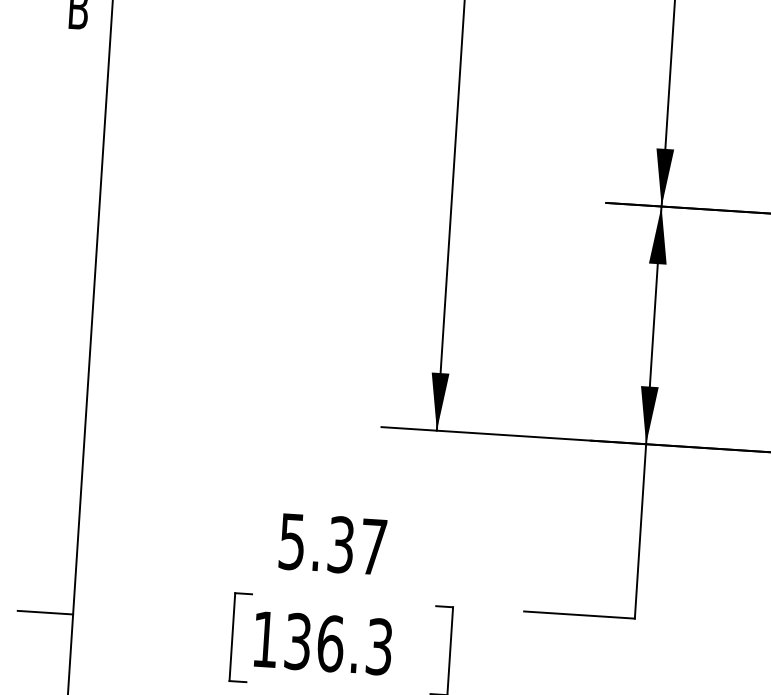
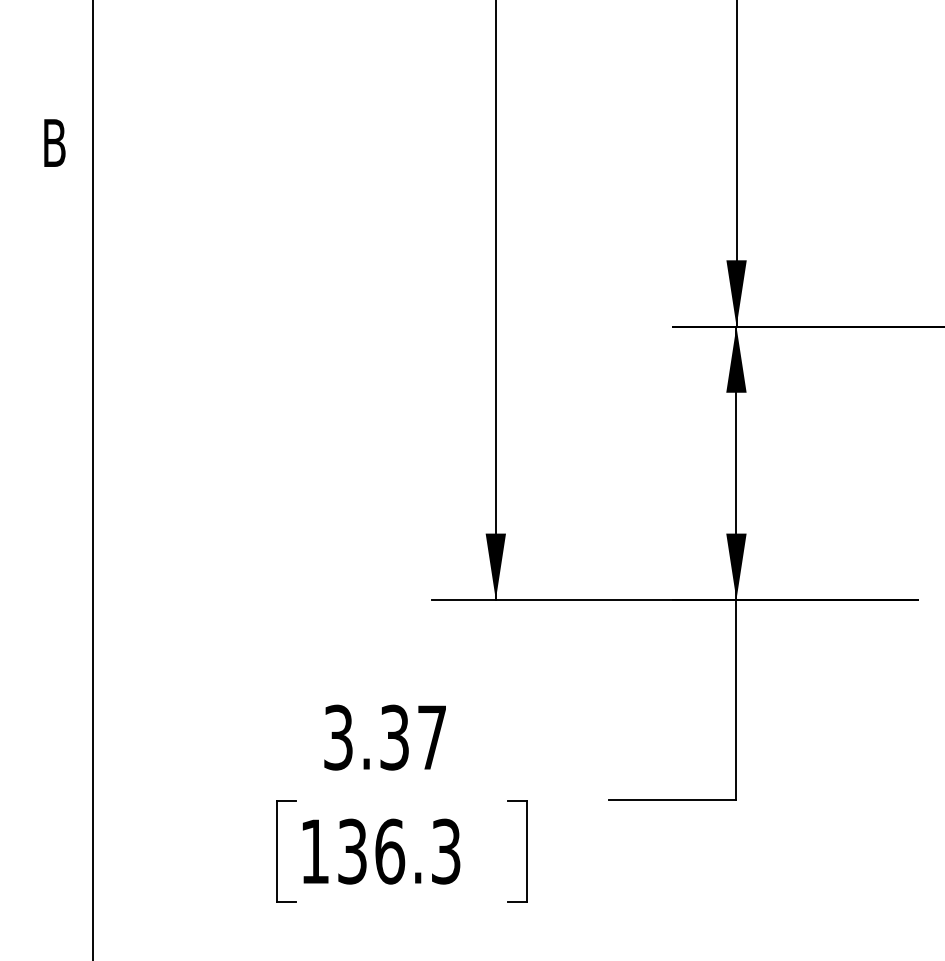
text: (292, 541) -> (338, 737), 5.37 -> 3.37
line: (44, 612) -> (60, 837), removed

